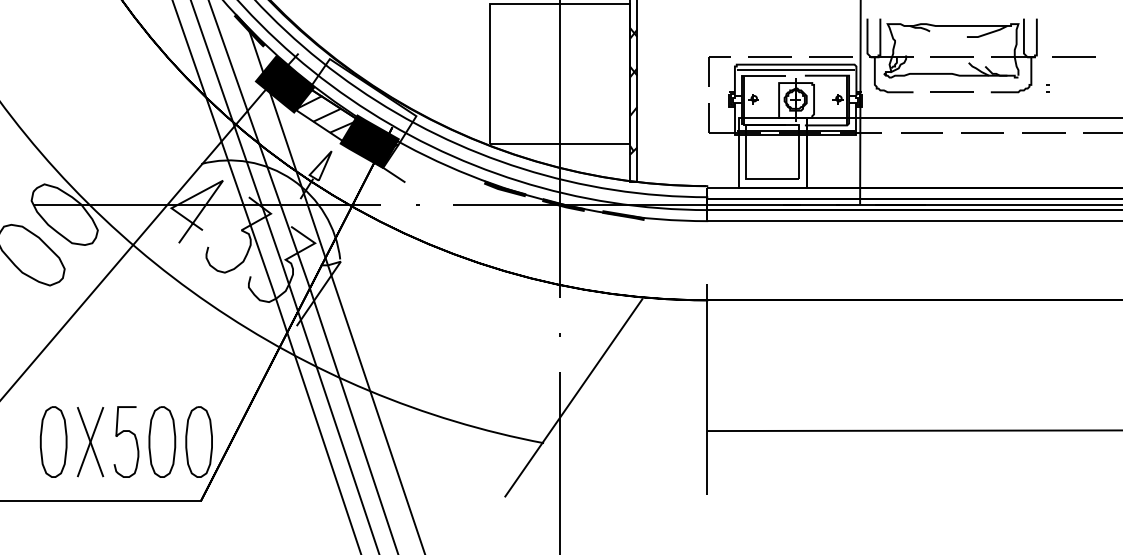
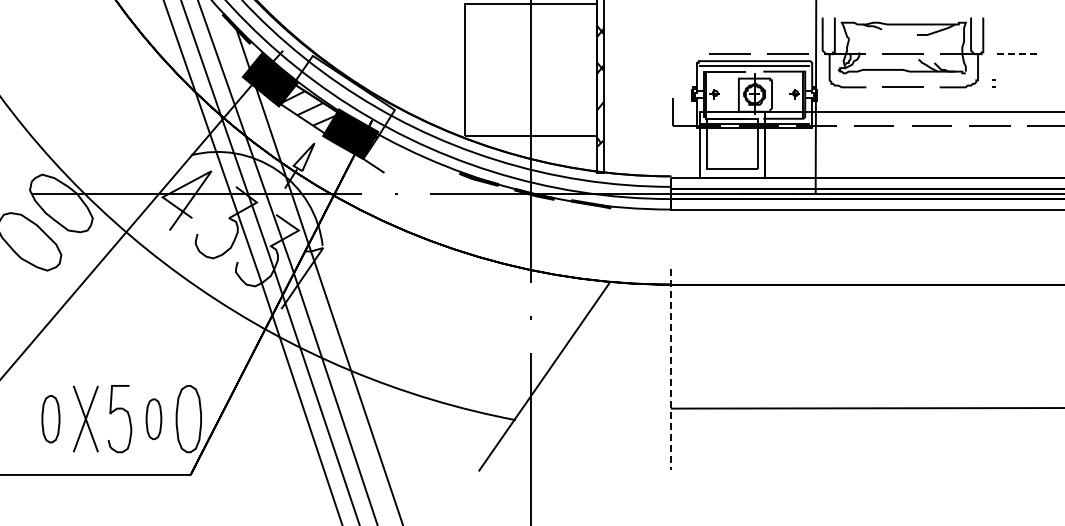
line: (1073, 57) -> (1018, 54), solid -> dashed
part: (710, 71) -> (673, 67), removed
line: (707, 389) -> (670, 369), solid -> dashed
part: (53, 442) -> (50, 419), size x0.7
part: (161, 442) -> (153, 419), size x0.6

